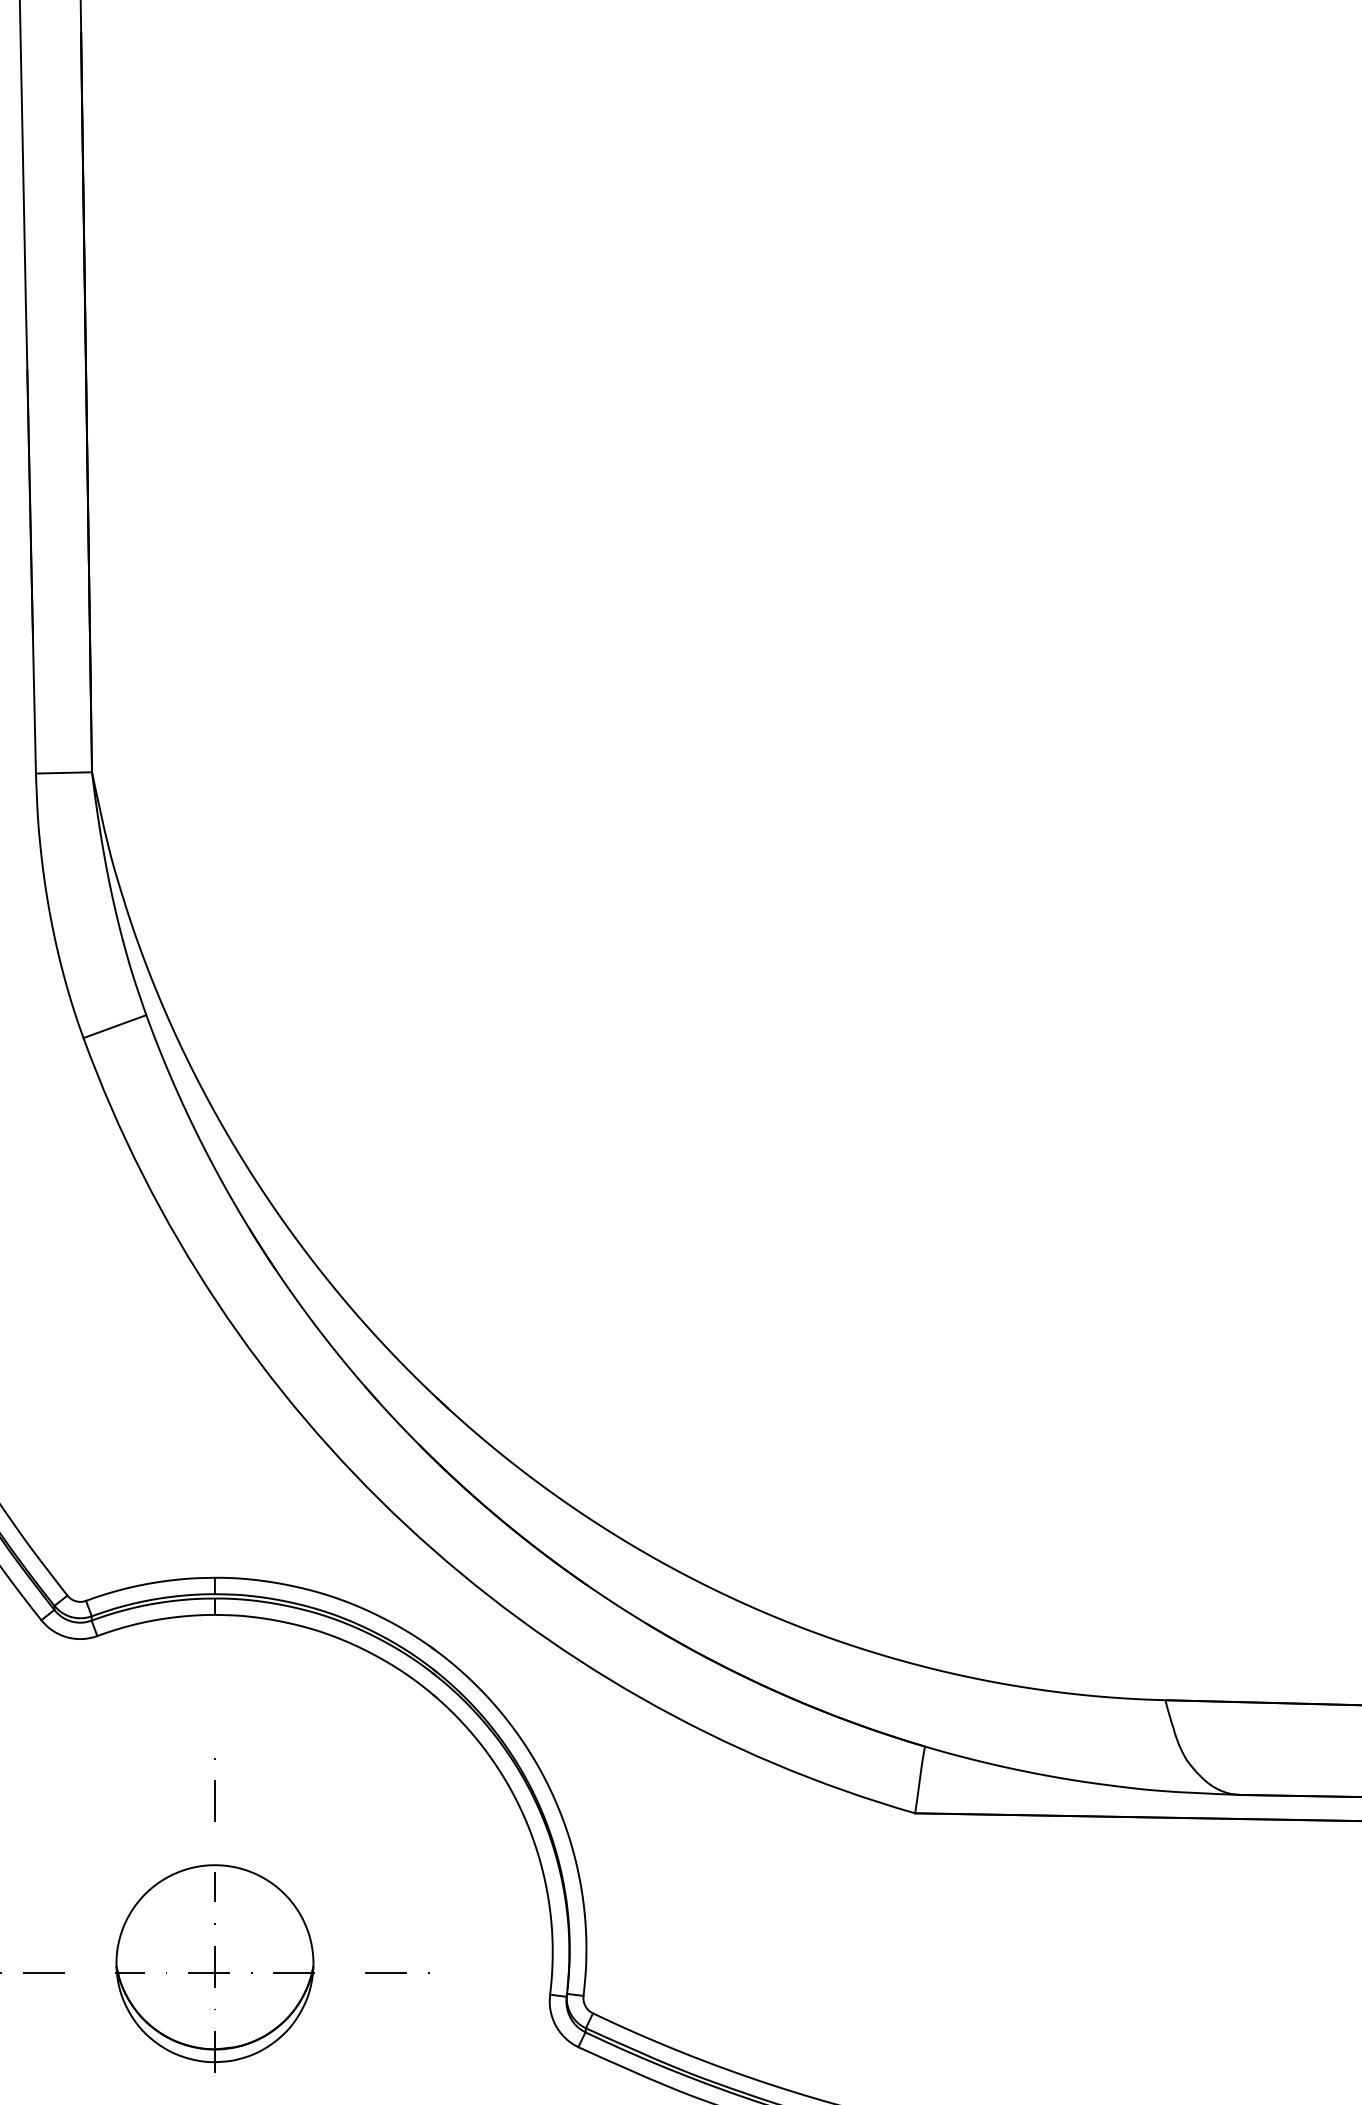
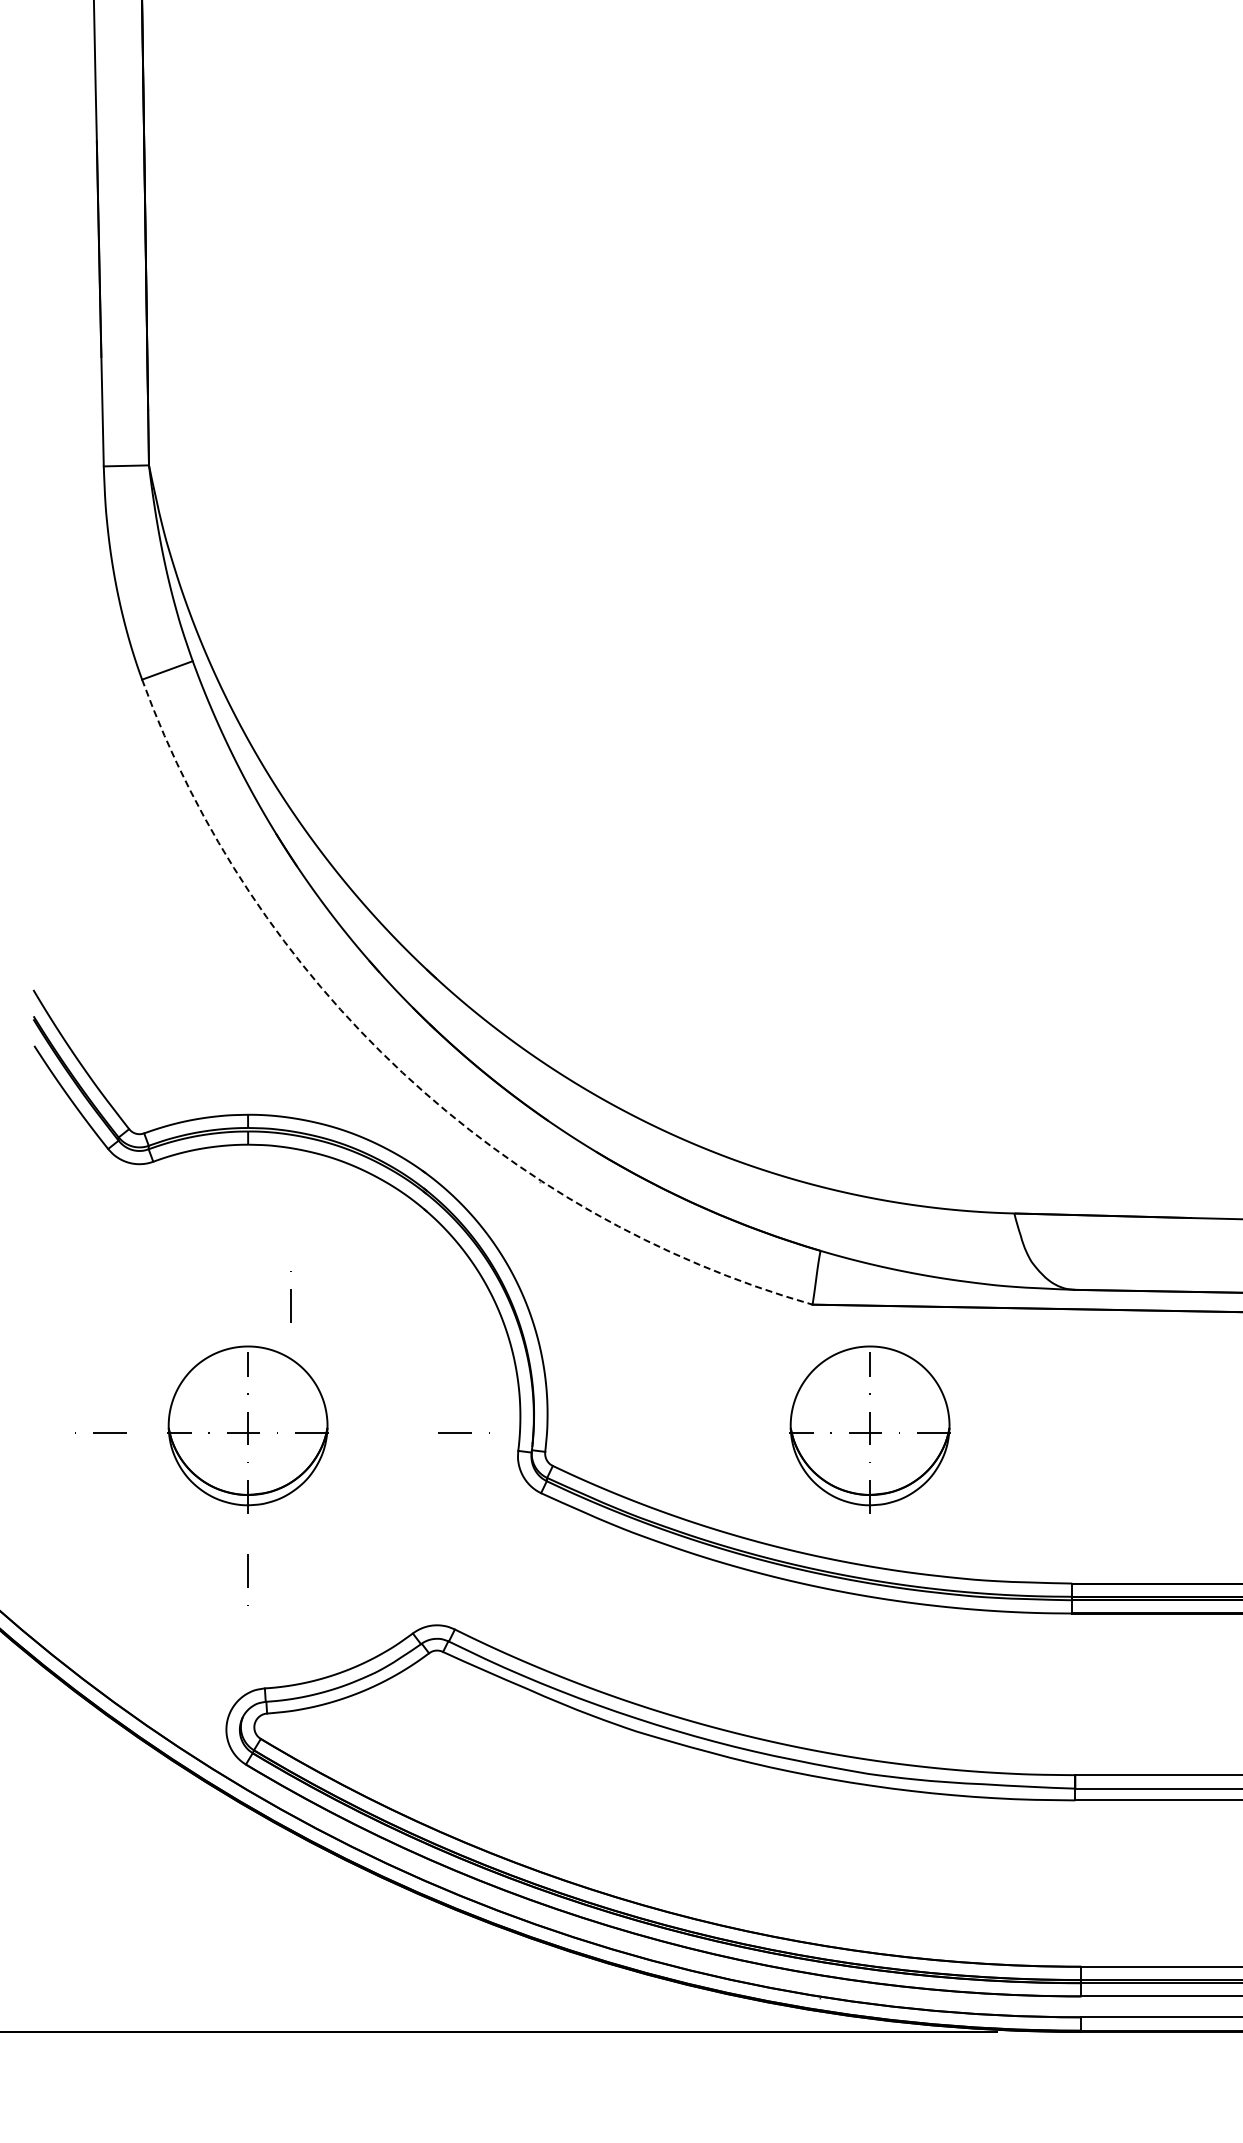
arc: (406, 1525) -> (402, 1072), solid -> dashed
line: (214, 1789) -> (290, 1296), moved
part: (985, 1968) -> (869, 1429), added
line: (396, 1971) -> (463, 1432), moved

